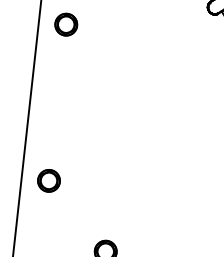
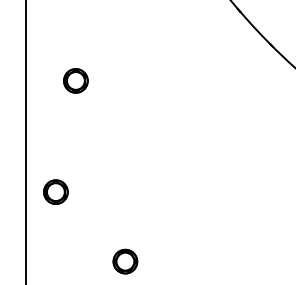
part: (65, 24) -> (75, 80), moved

